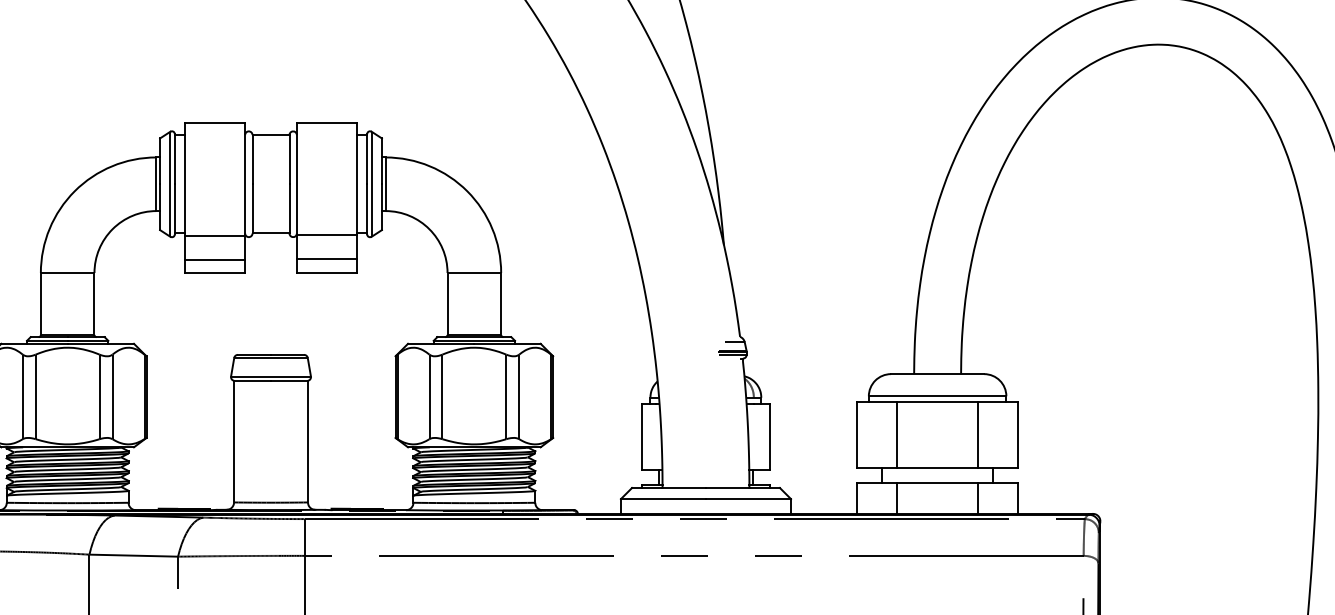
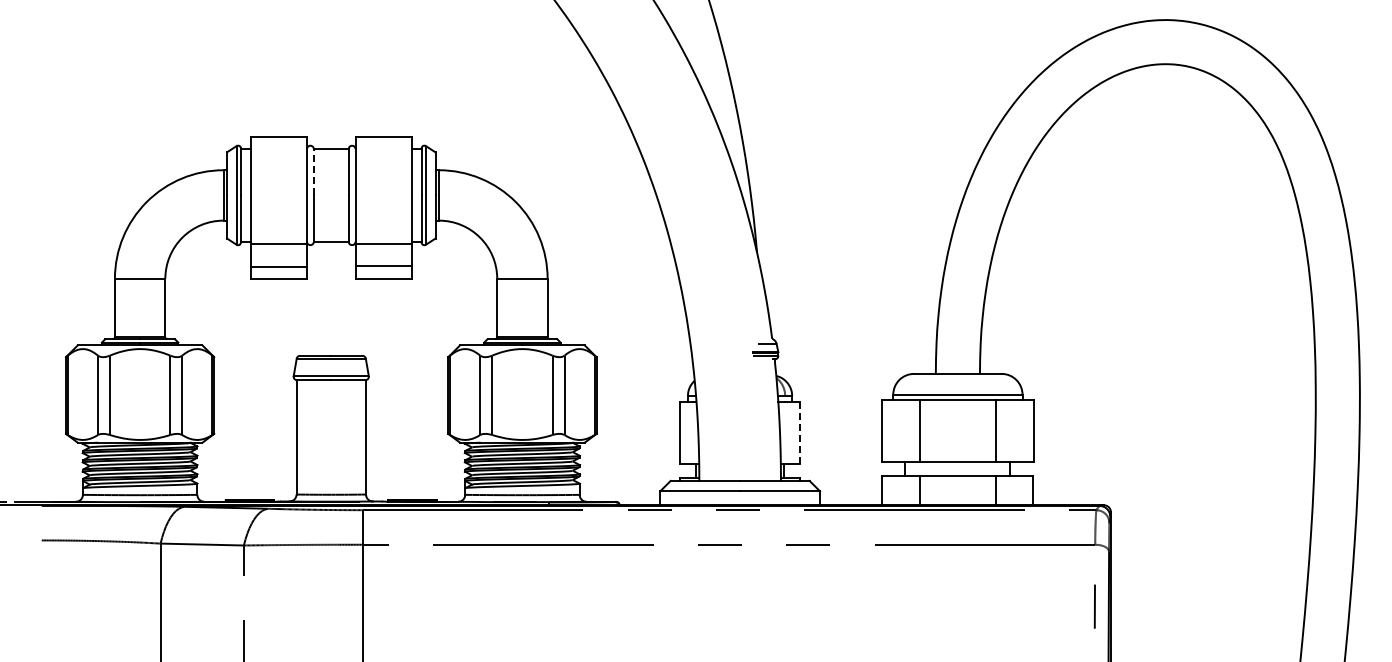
line: (252, 158) -> (313, 171), solid -> dashed
line: (770, 437) -> (800, 433), solid -> dashed

